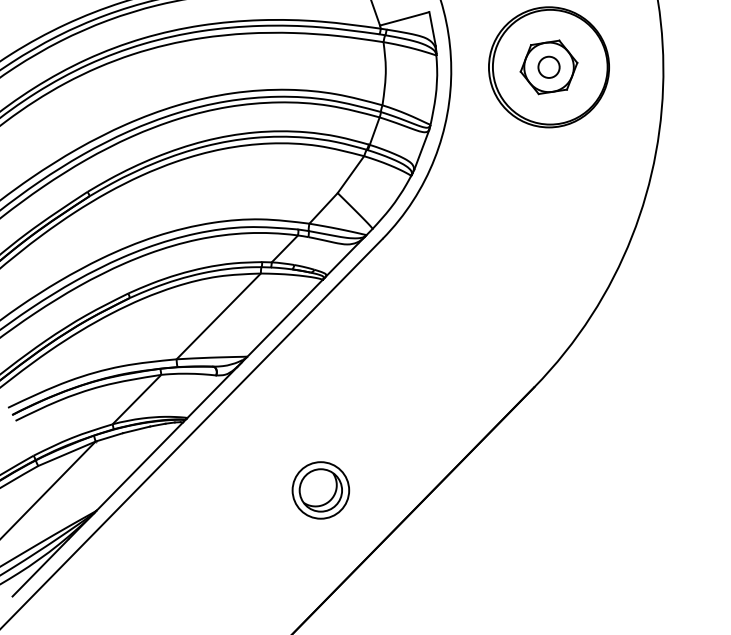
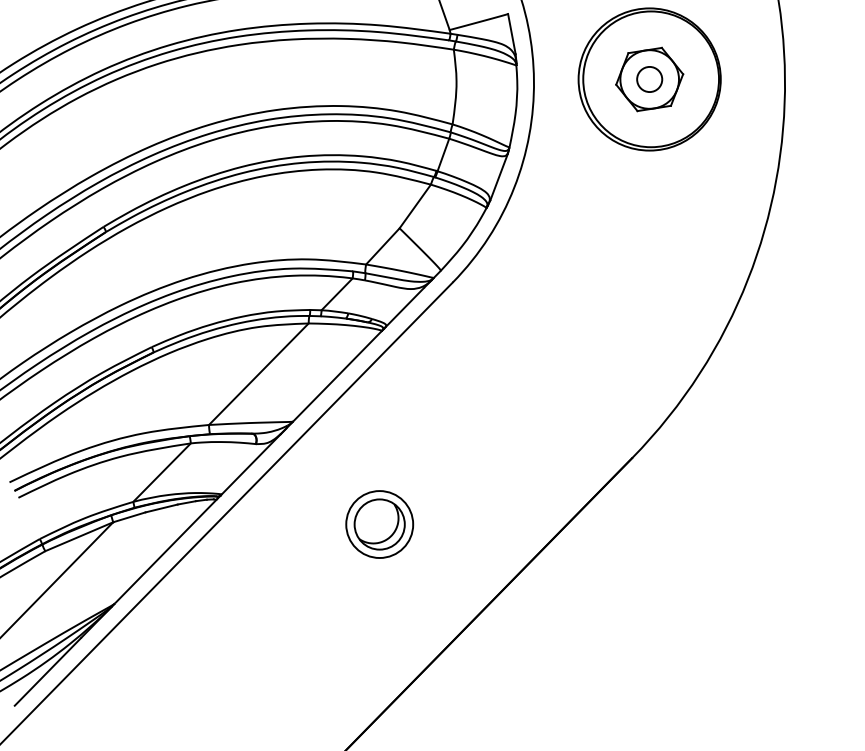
part: (320, 490) -> (379, 524), moved

